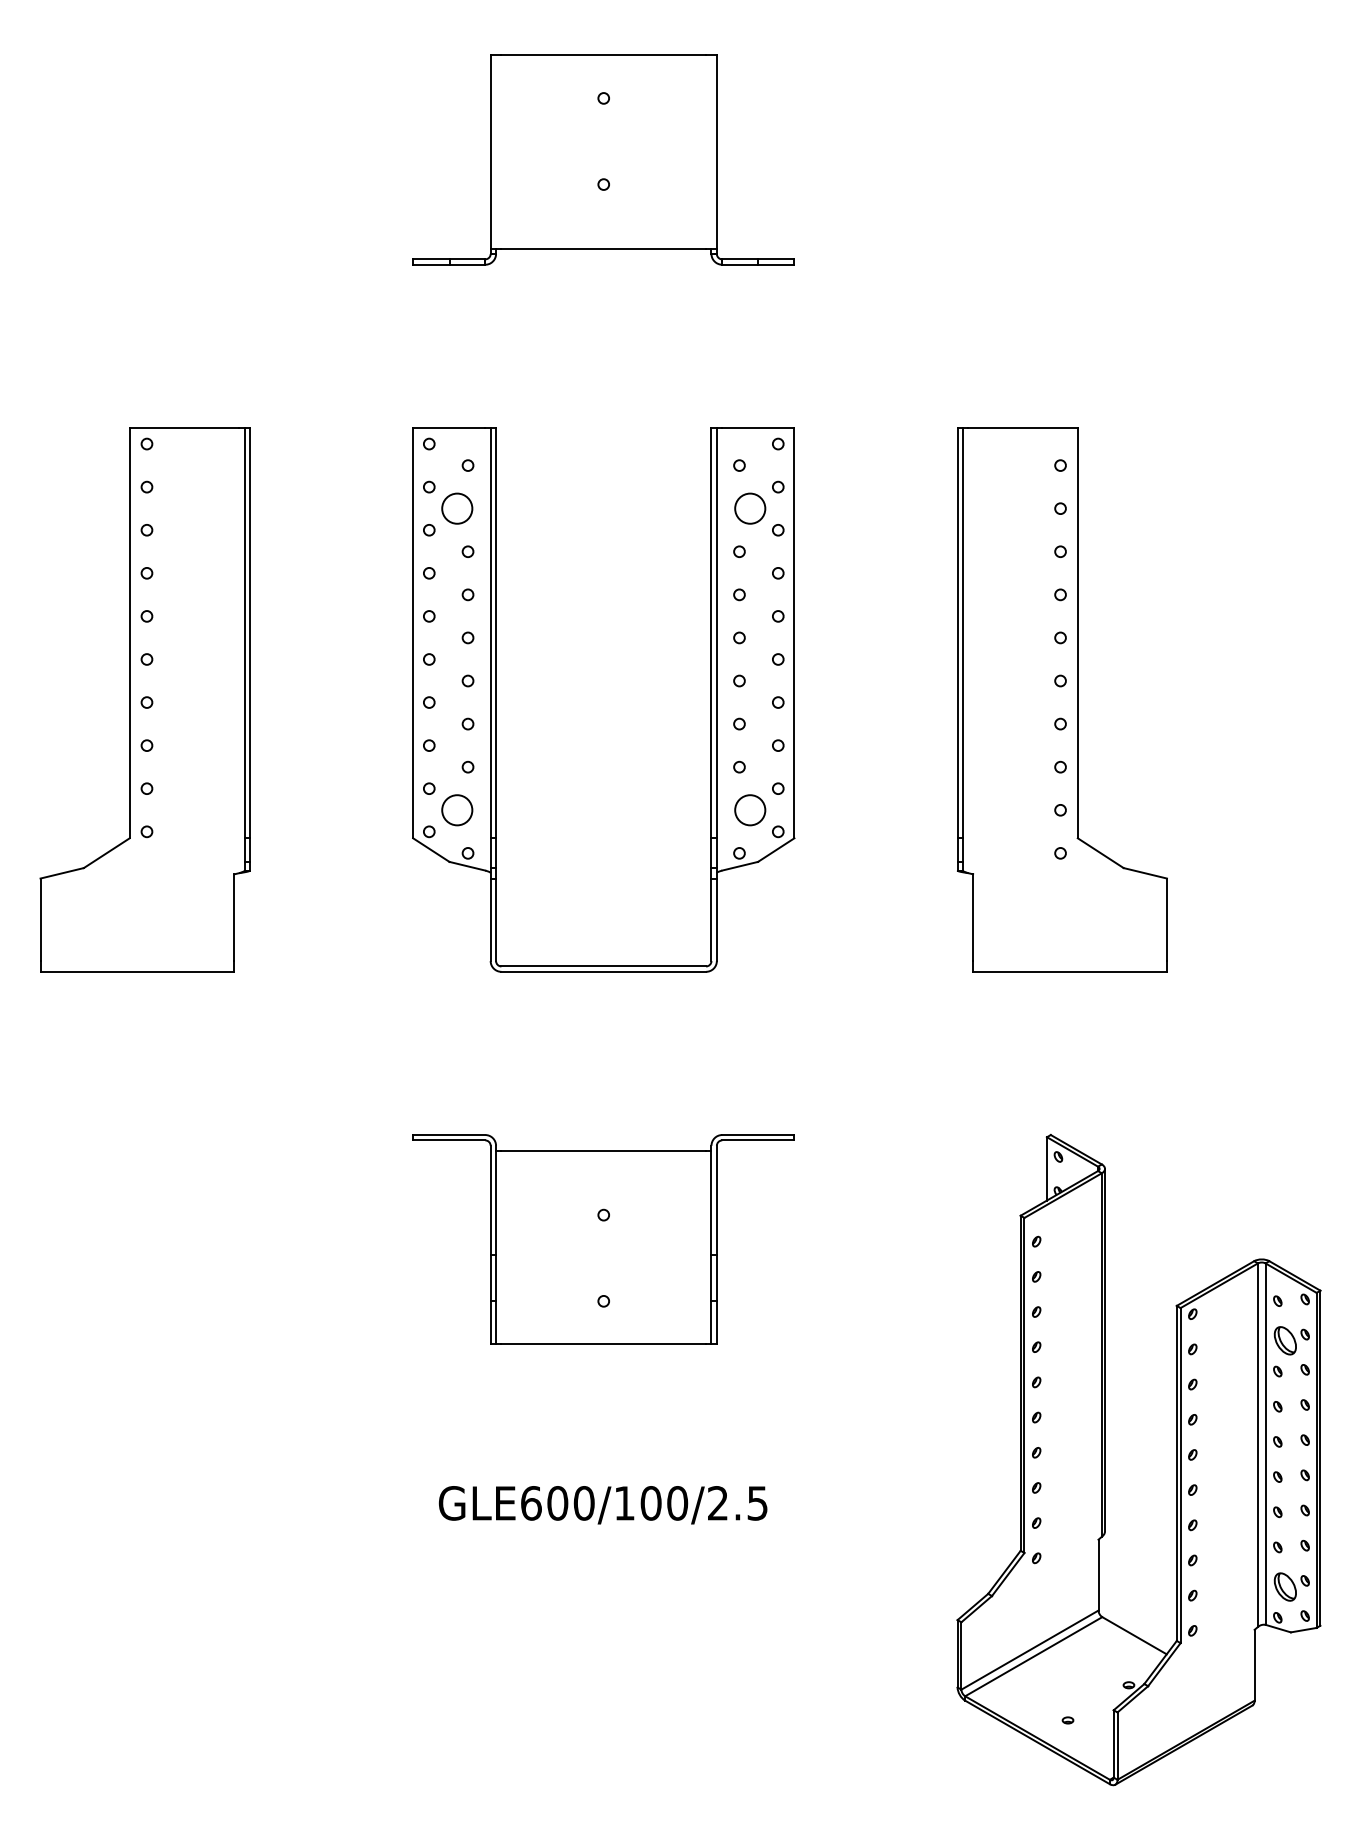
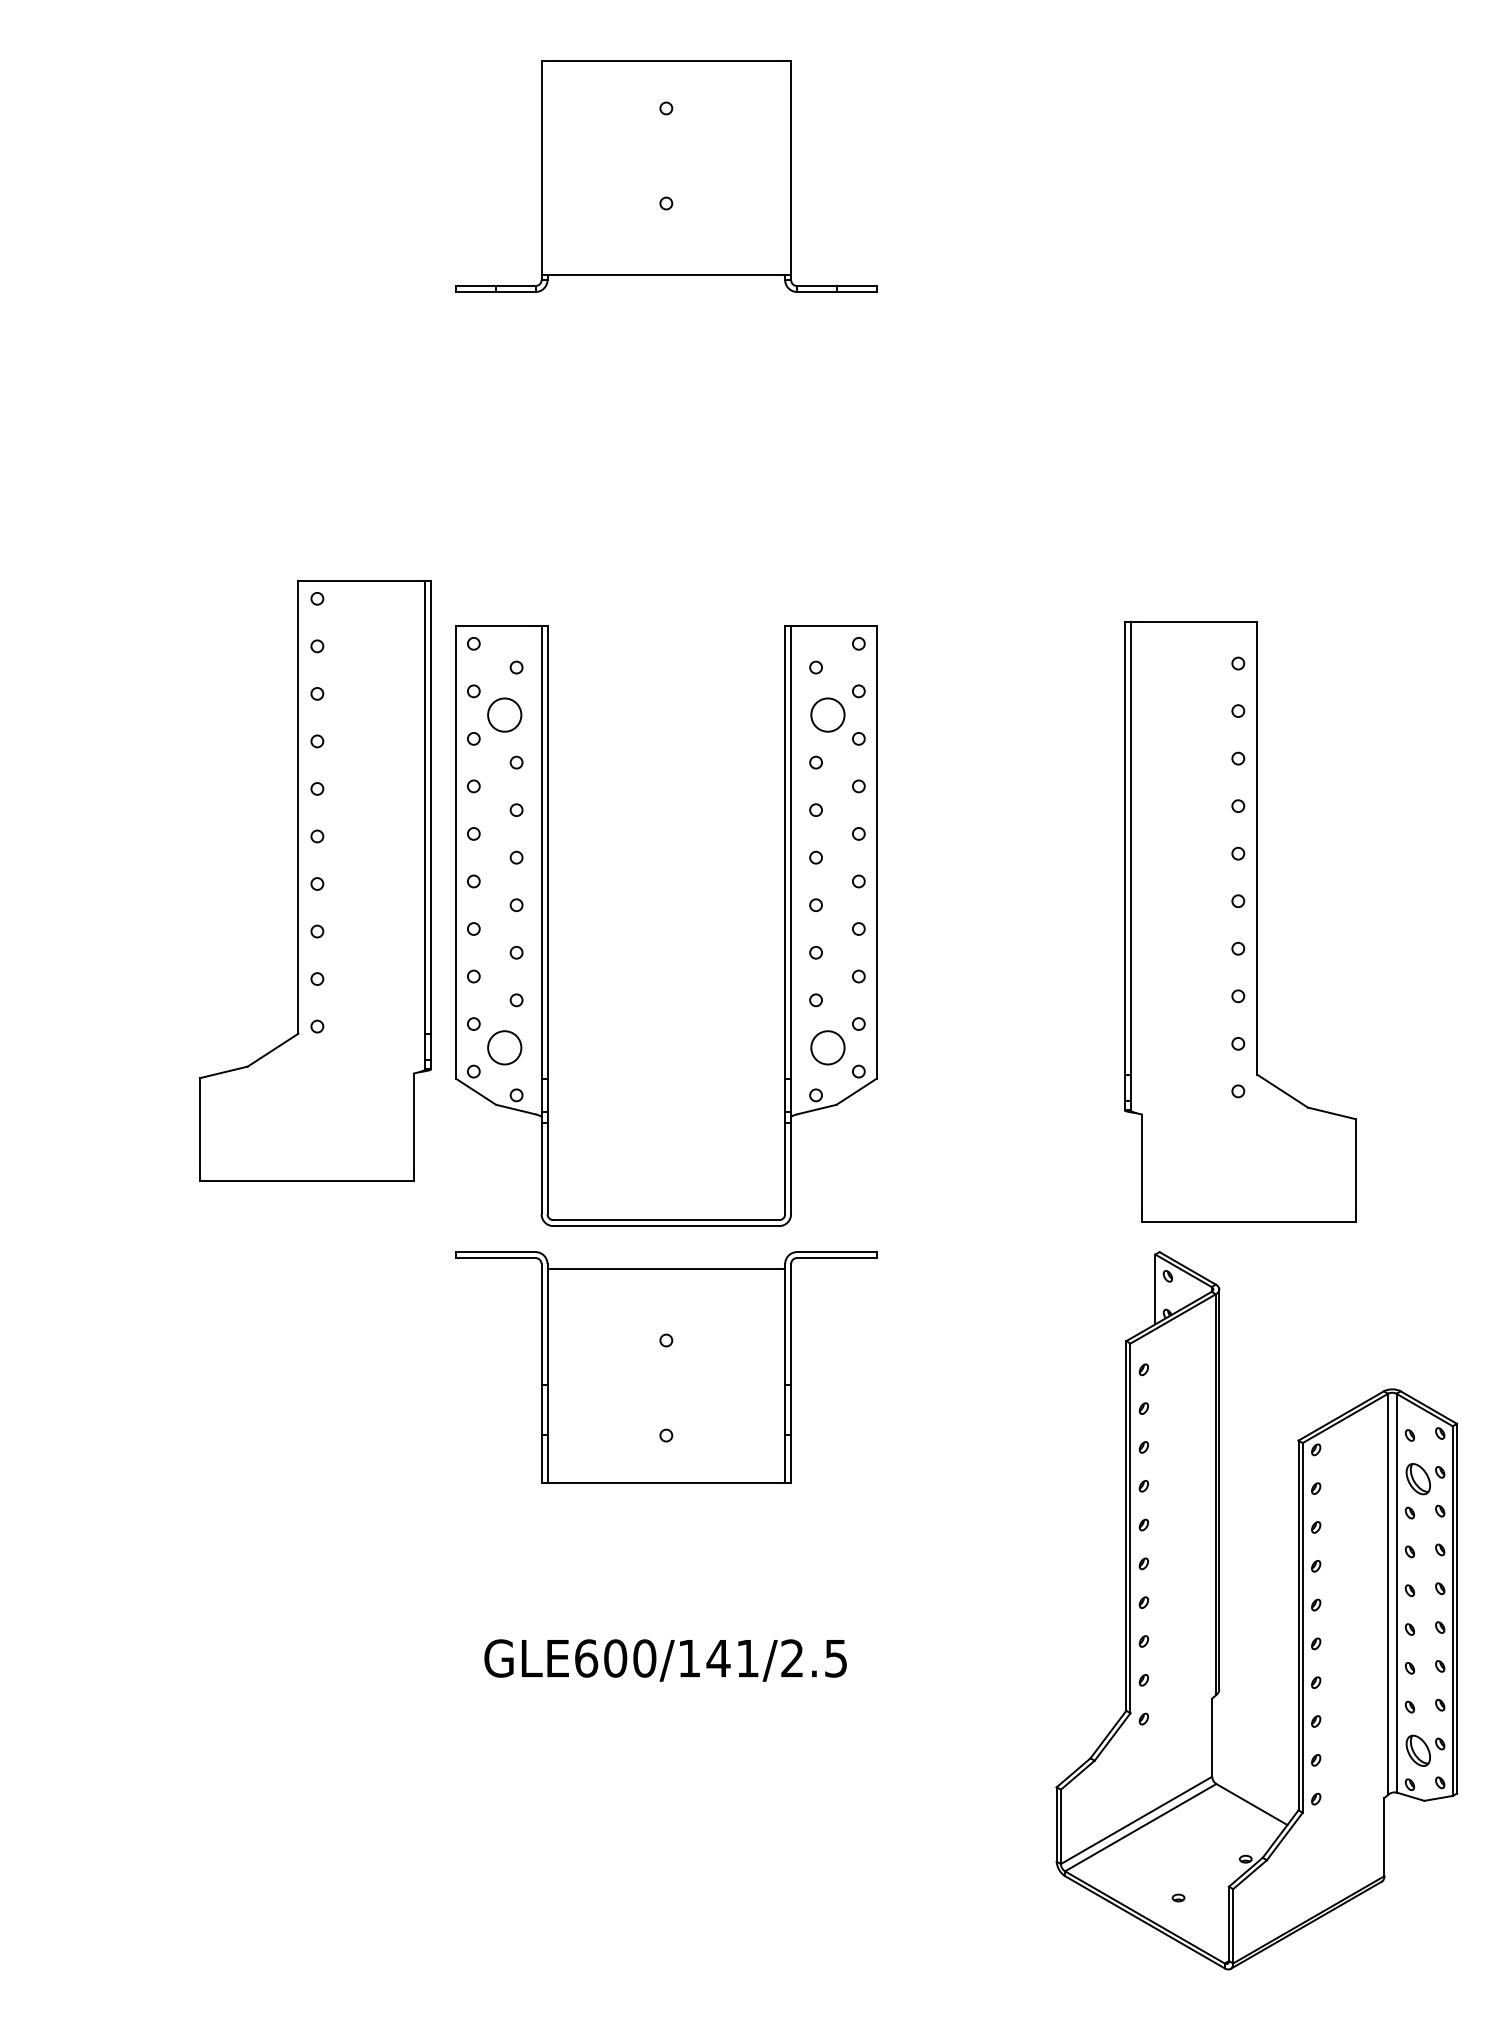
part: (145, 699) -> (315, 880), moved
part: (496, 699) -> (548, 925), moved
part: (1062, 699) -> (1240, 921), moved
text: (663, 1503) -> (732, 1658), GLE600/100/2.5 -> GLE600/141/2.5

